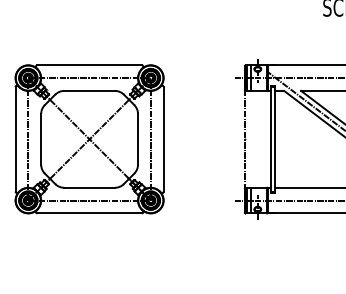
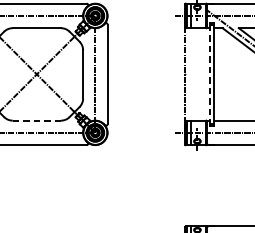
line: (270, 139) -> (209, 74), solid -> dashed
line: (90, 187) -> (37, 120), solid -> dashed

